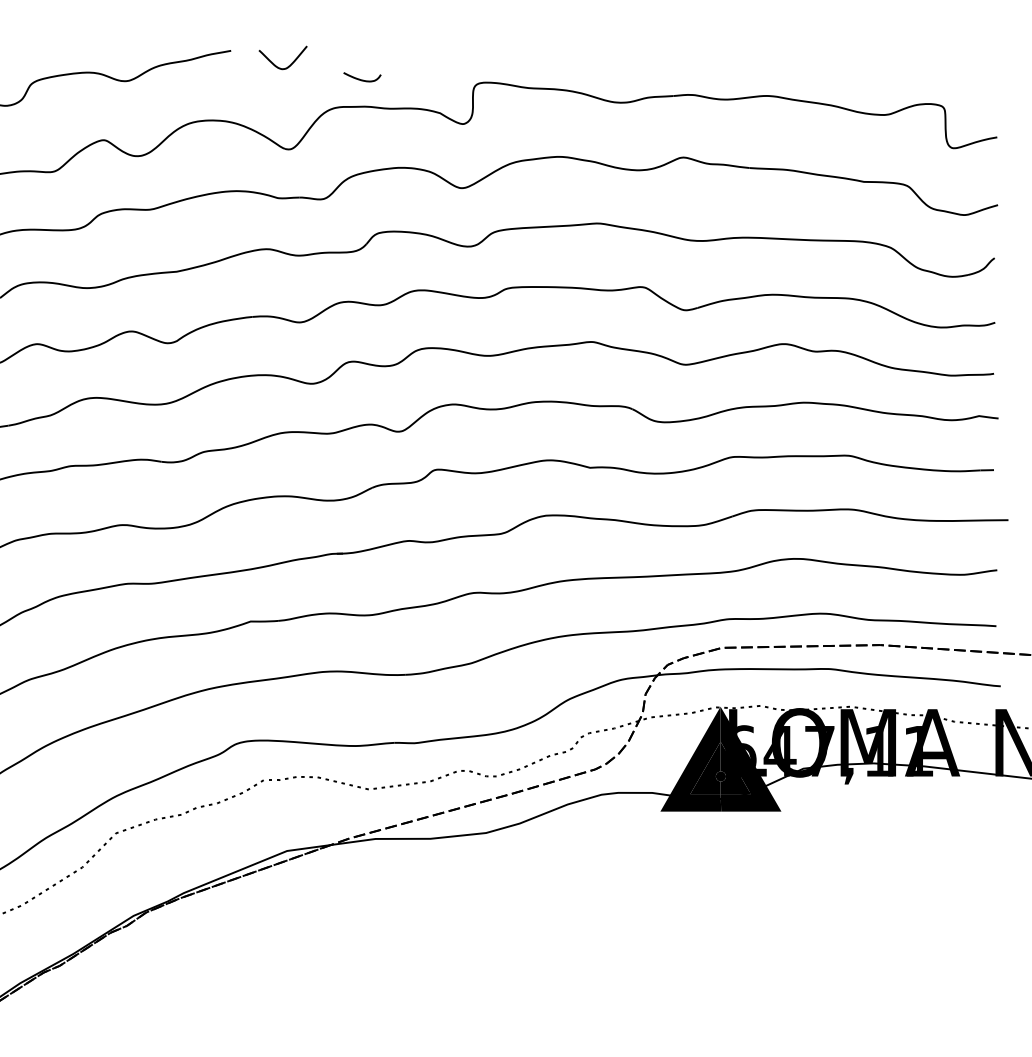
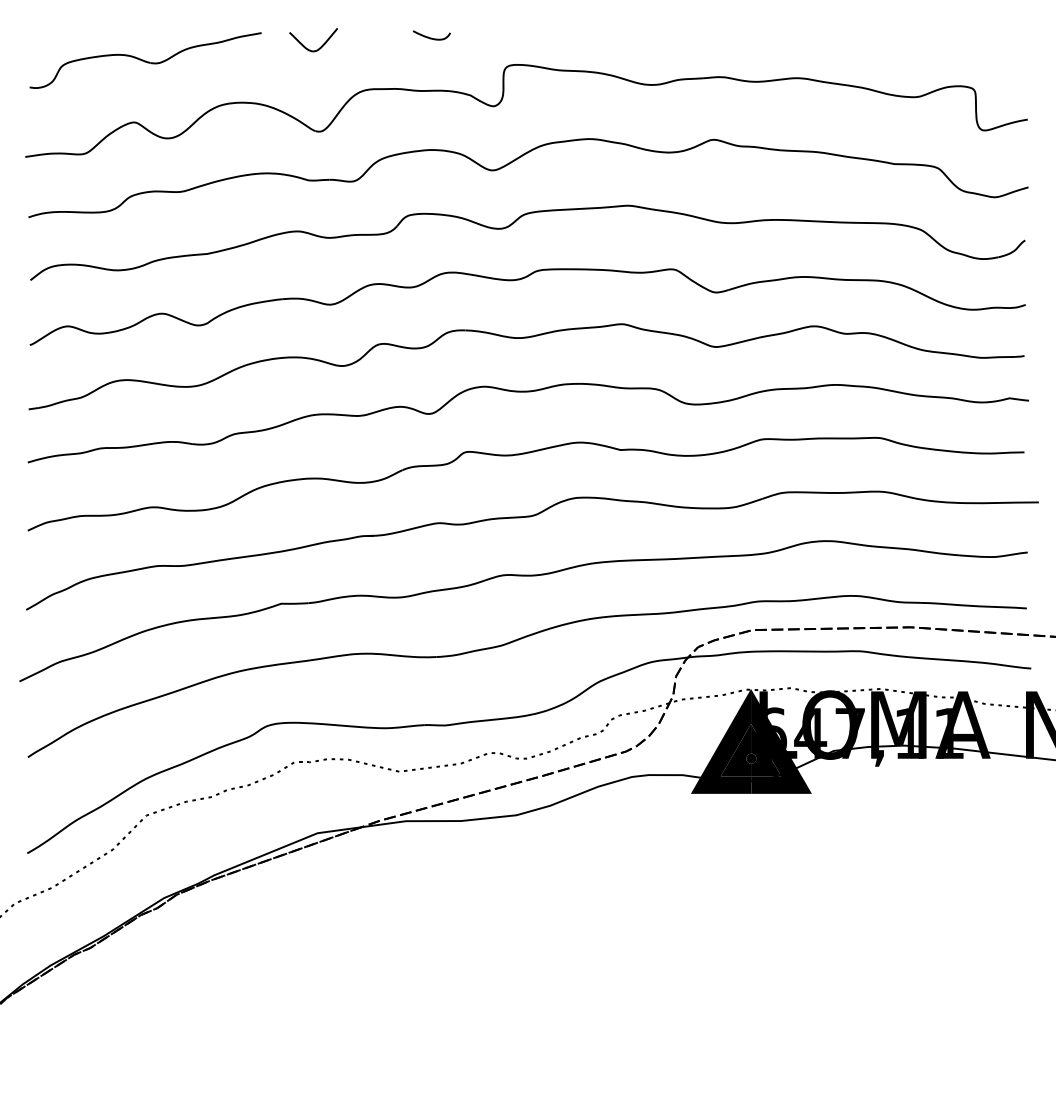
curve: (362, 79) -> (431, 37), moved

